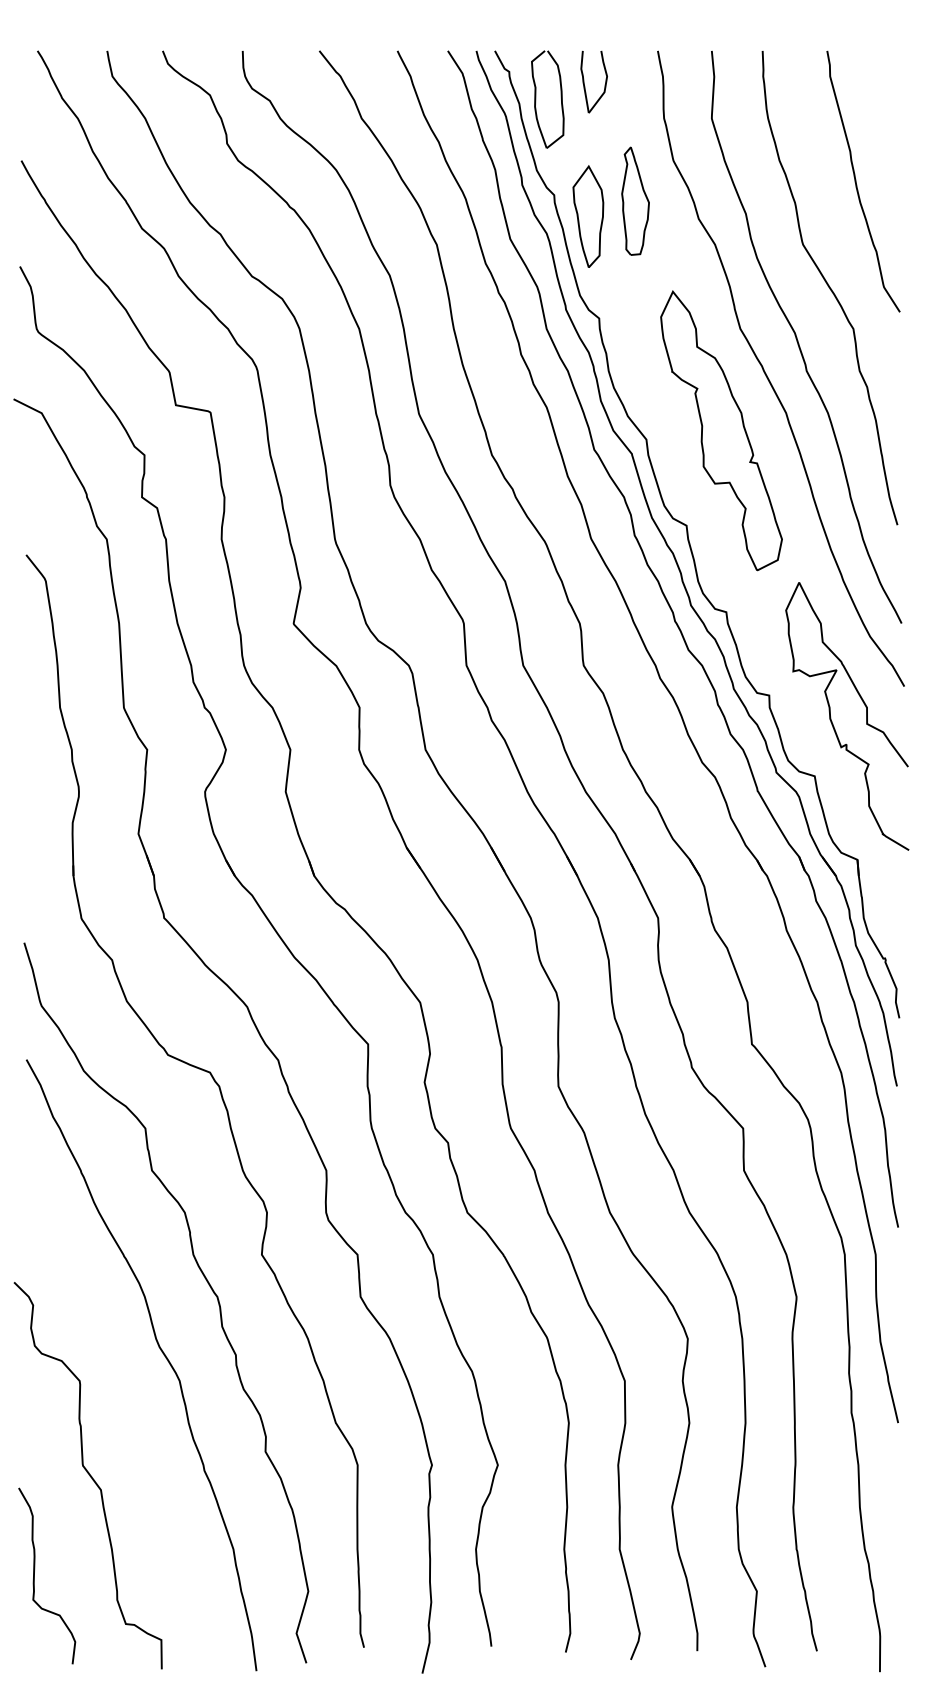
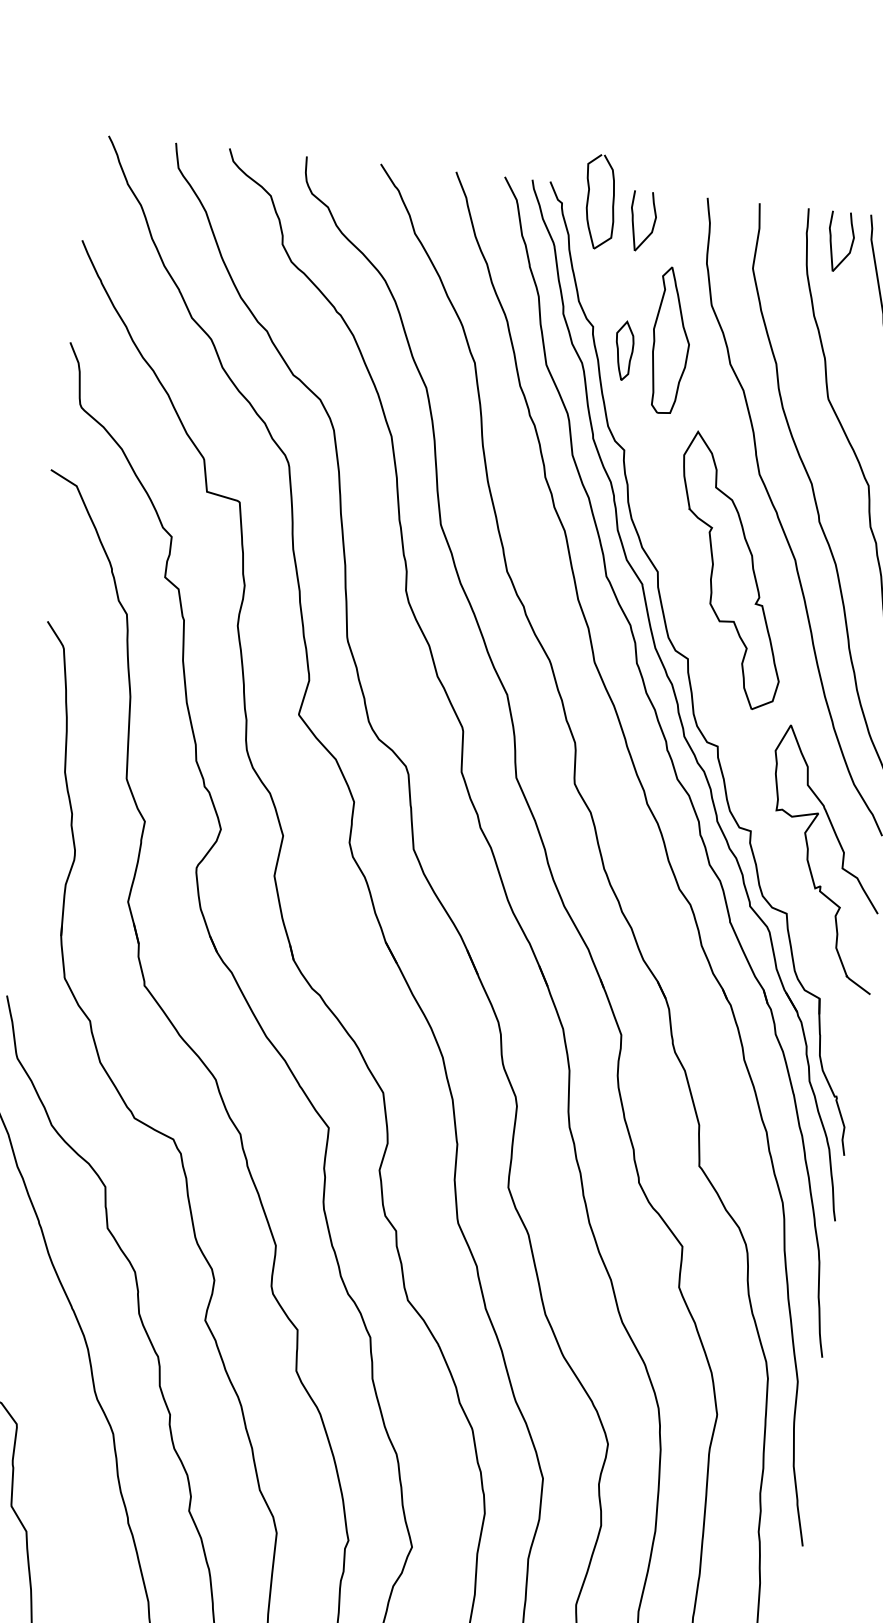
part: (789, 81) -> (831, 240), added
part: (536, 99) -> (588, 200), moved
part: (635, 200) -> (671, 340), size x1.4
part: (588, 216) -> (624, 350), size x0.6

